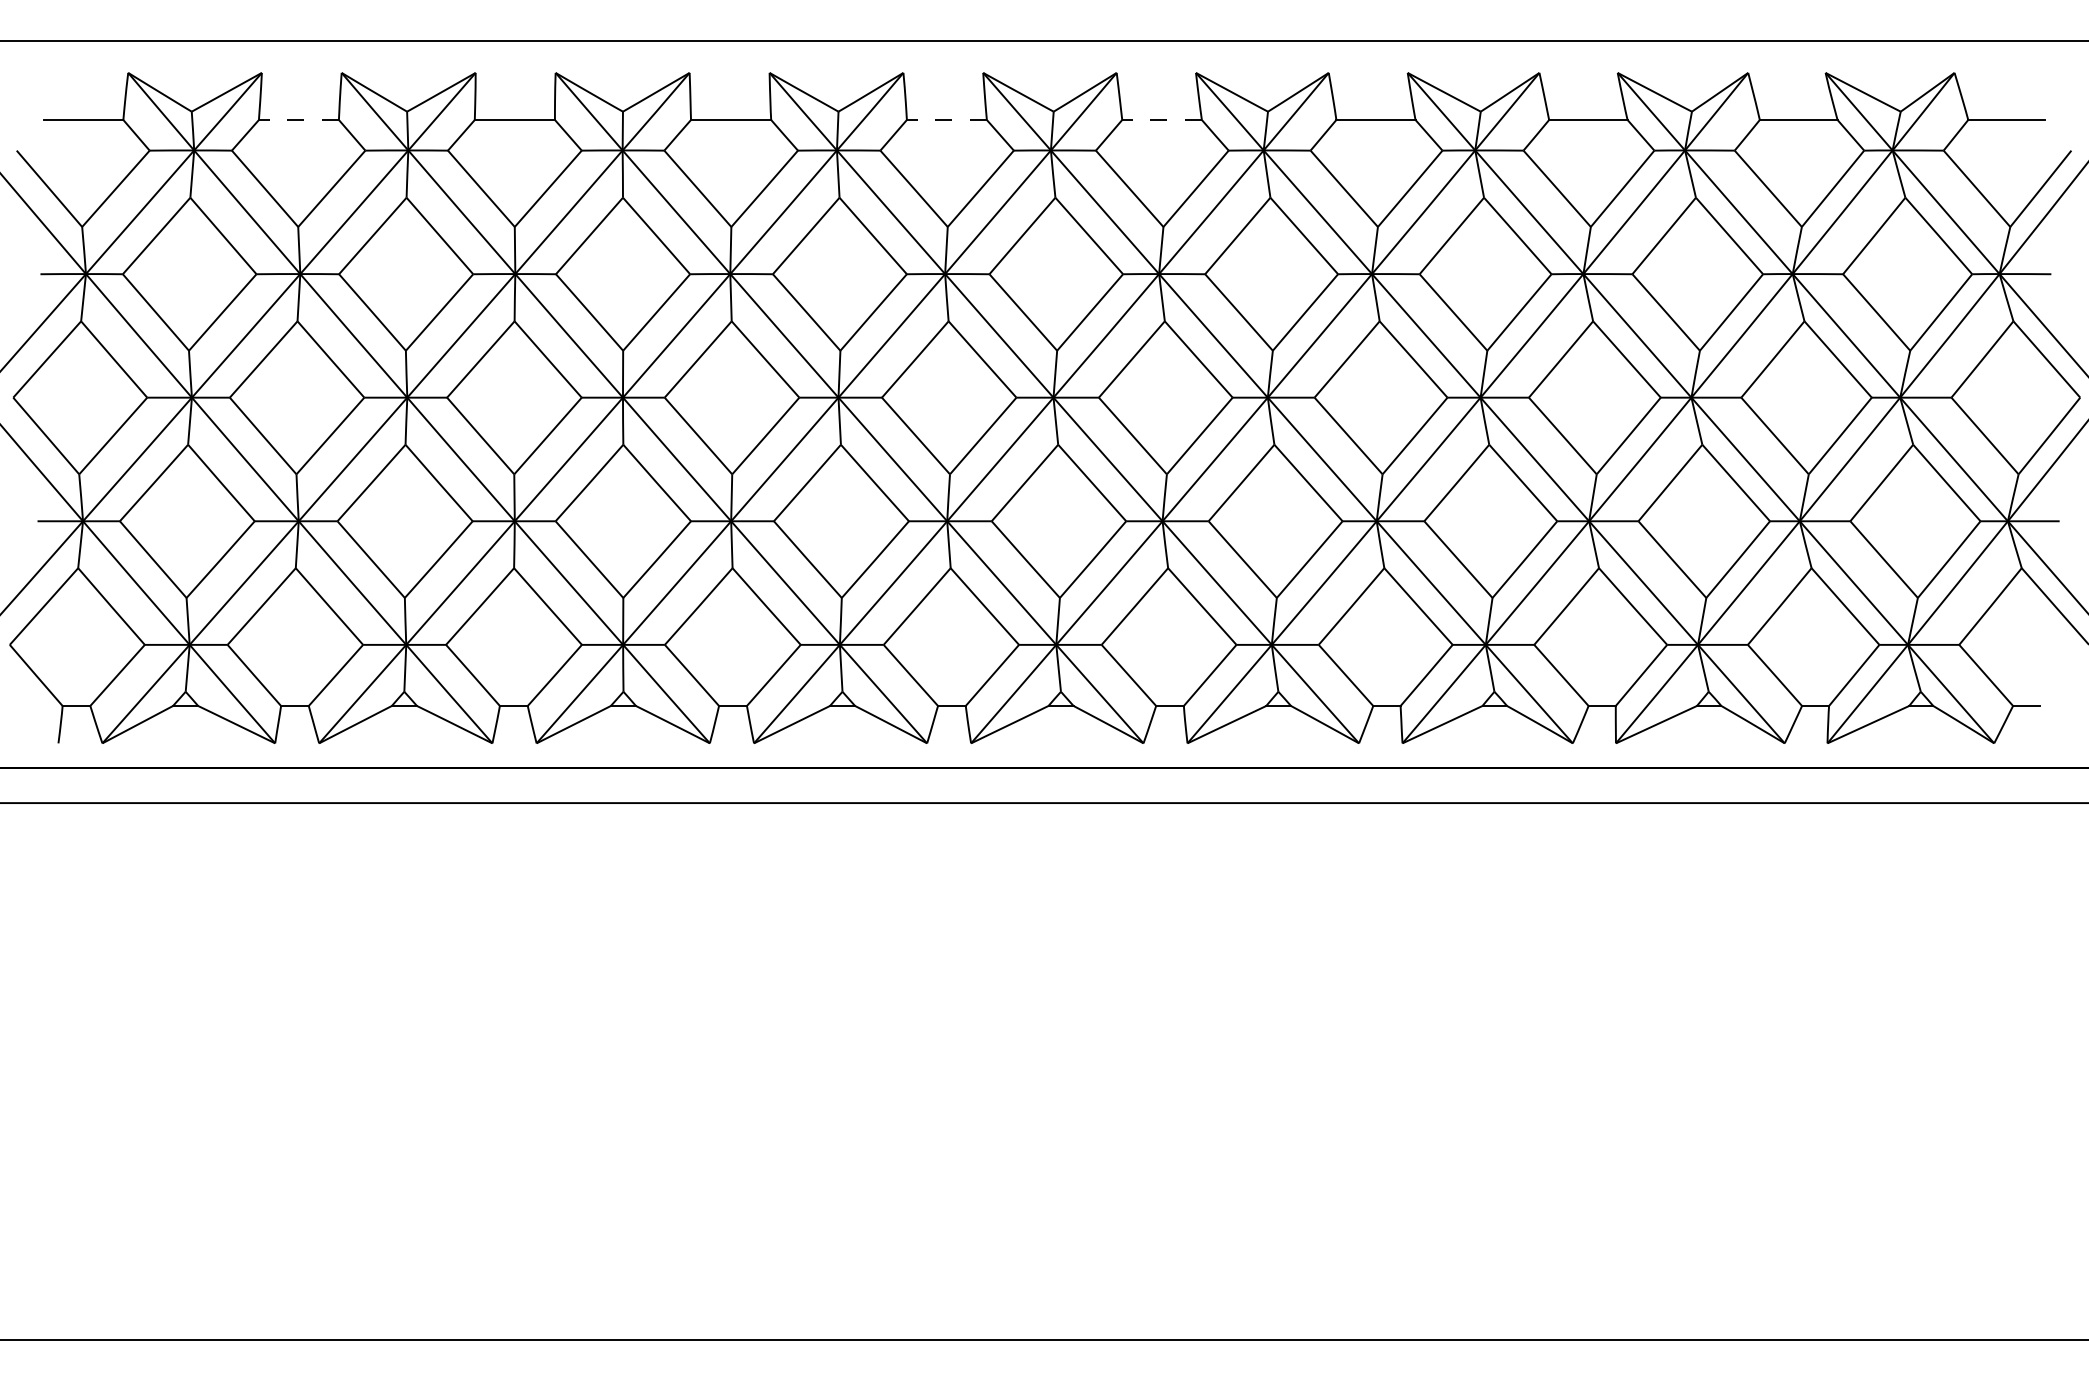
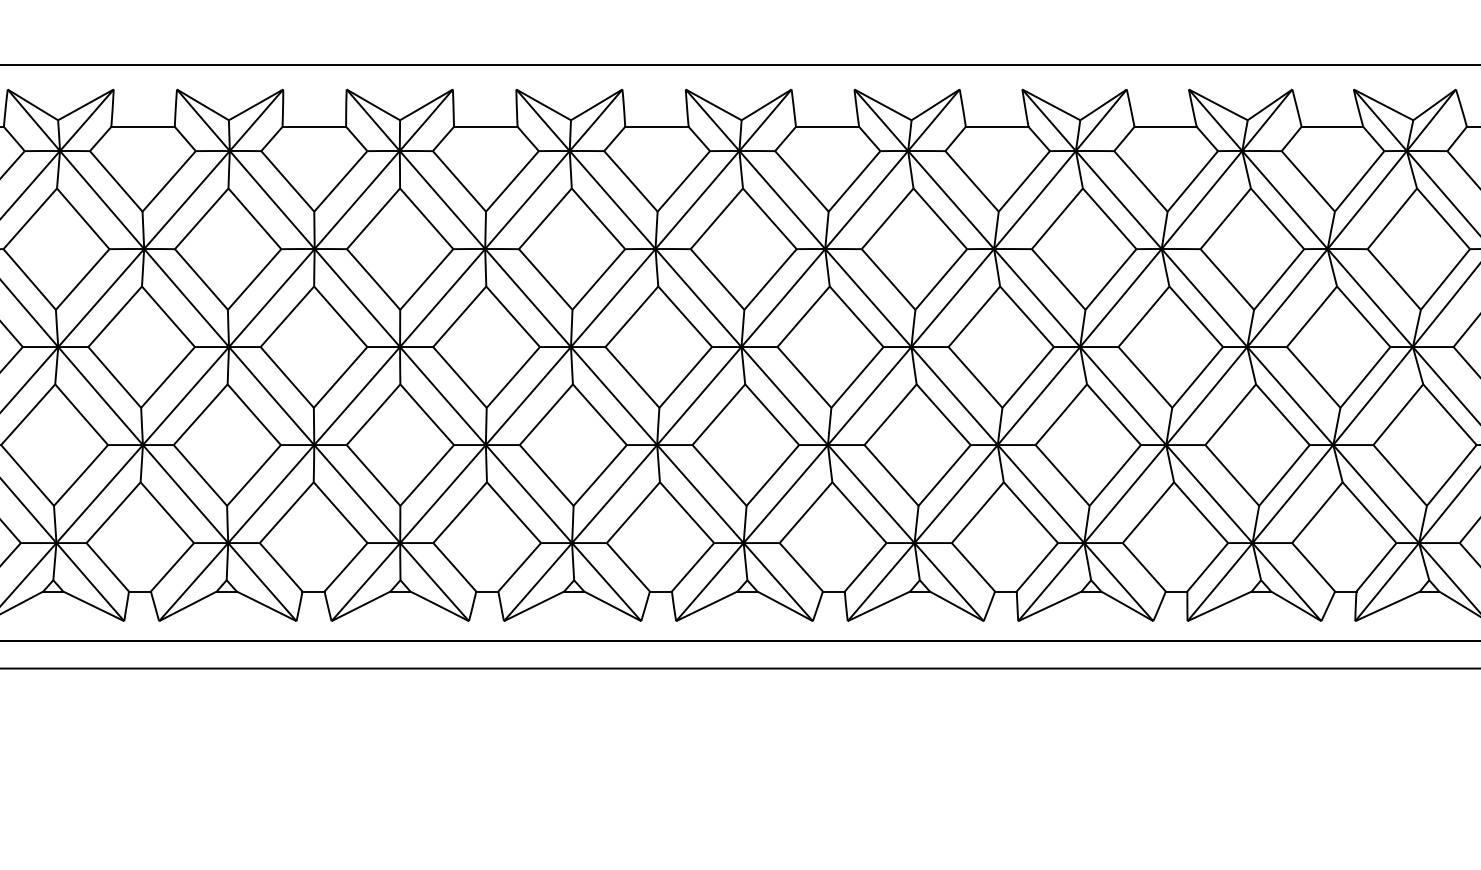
line: (298, 120) -> (142, 127), dashed -> solid
line: (946, 120) -> (656, 127), dashed -> solid
line: (1162, 120) -> (827, 127), dashed -> solid

